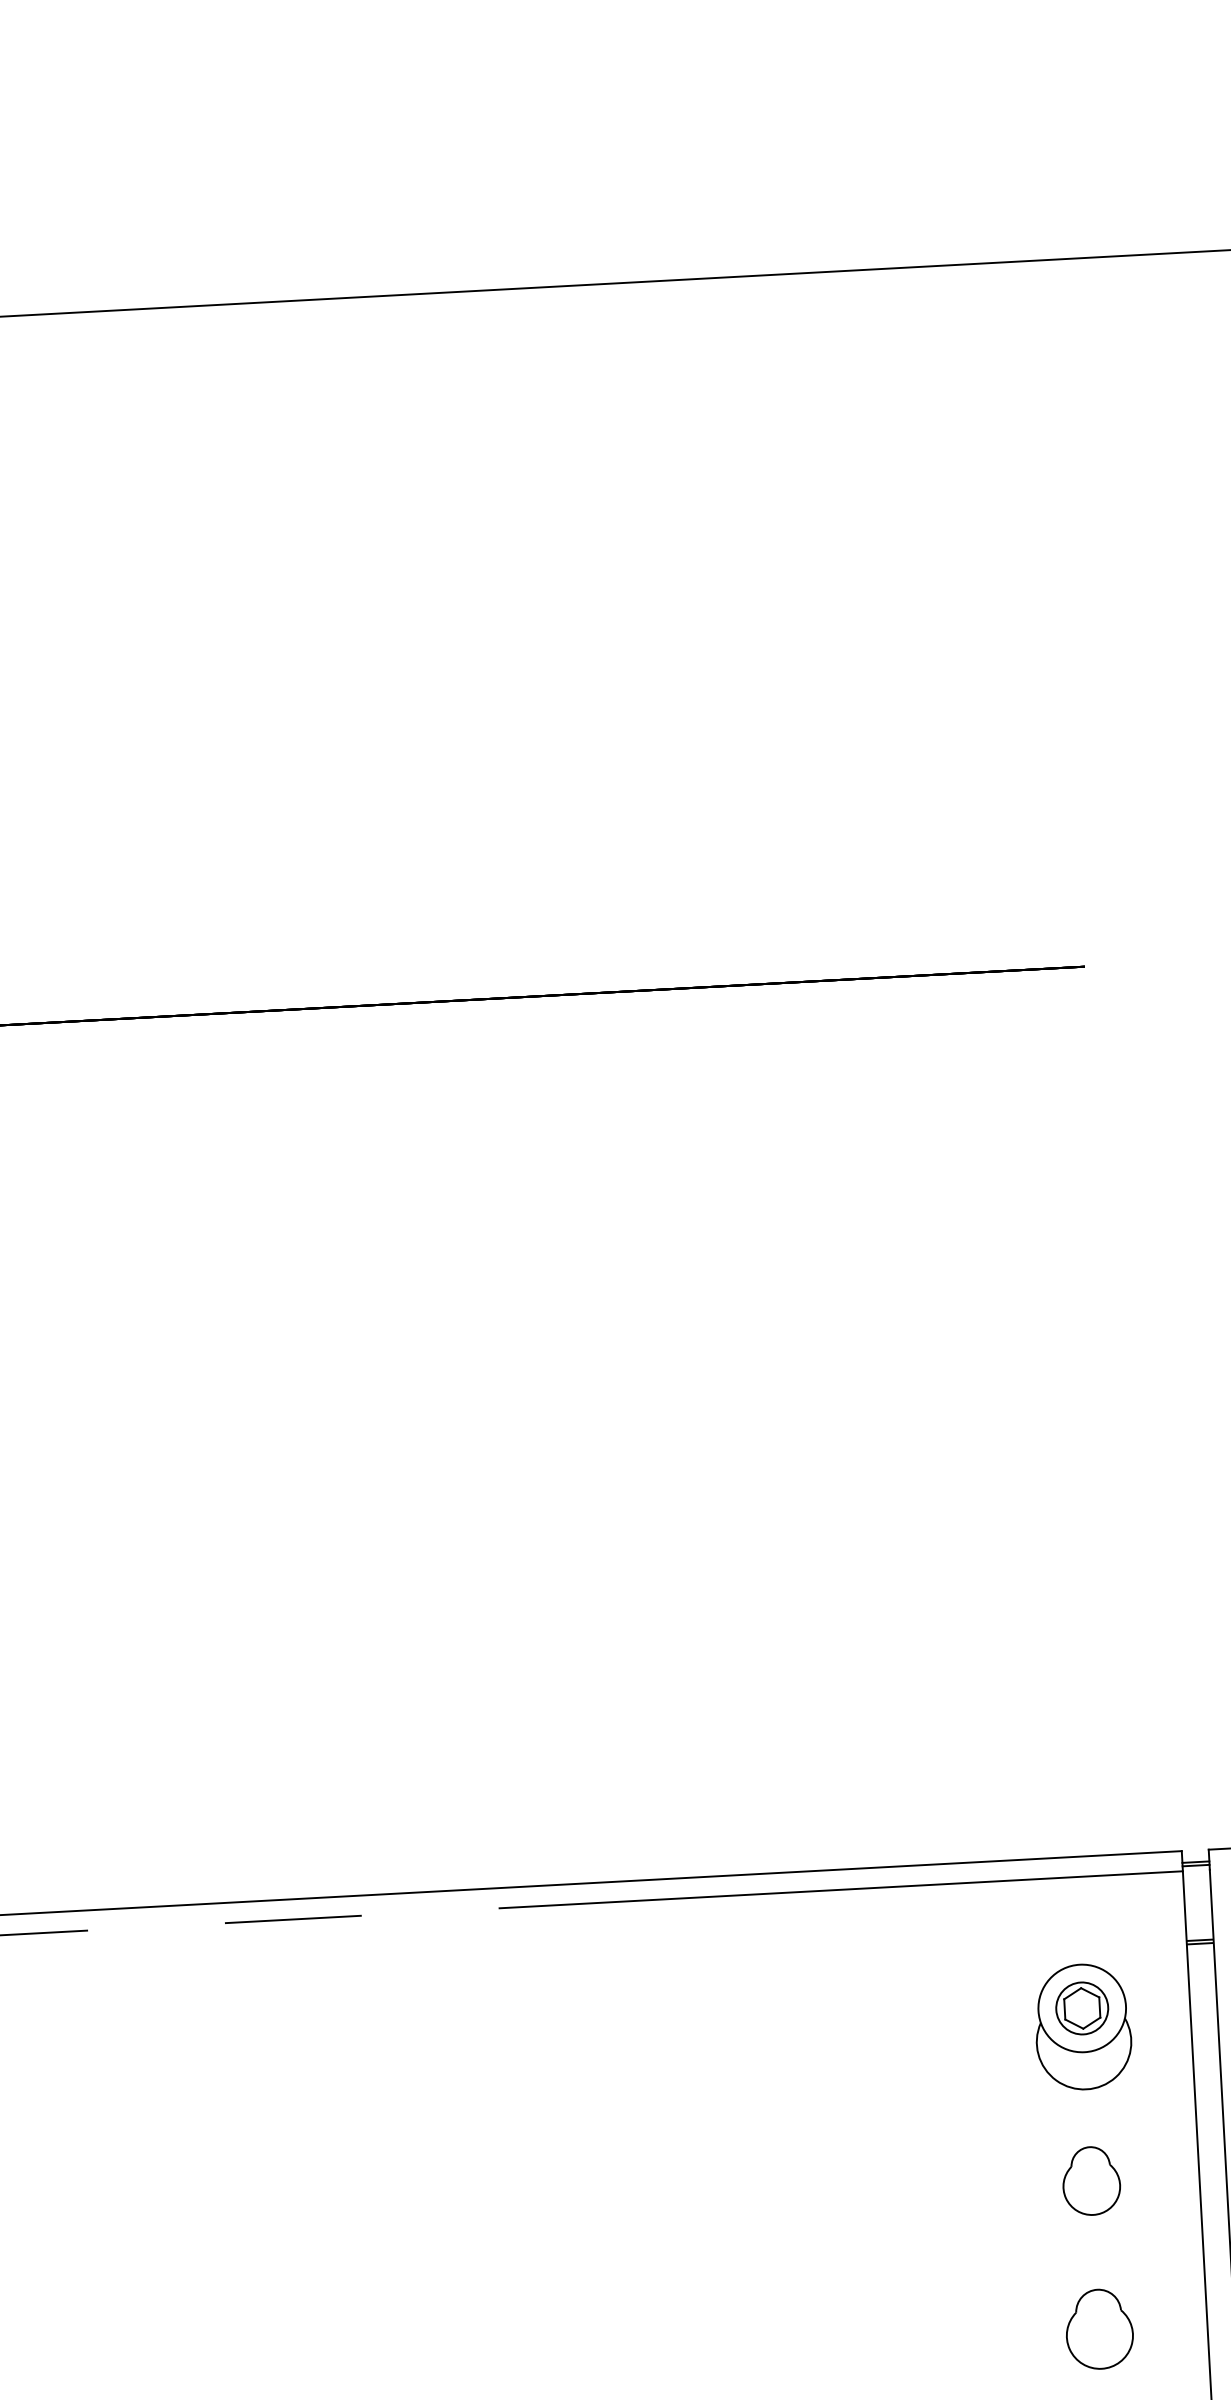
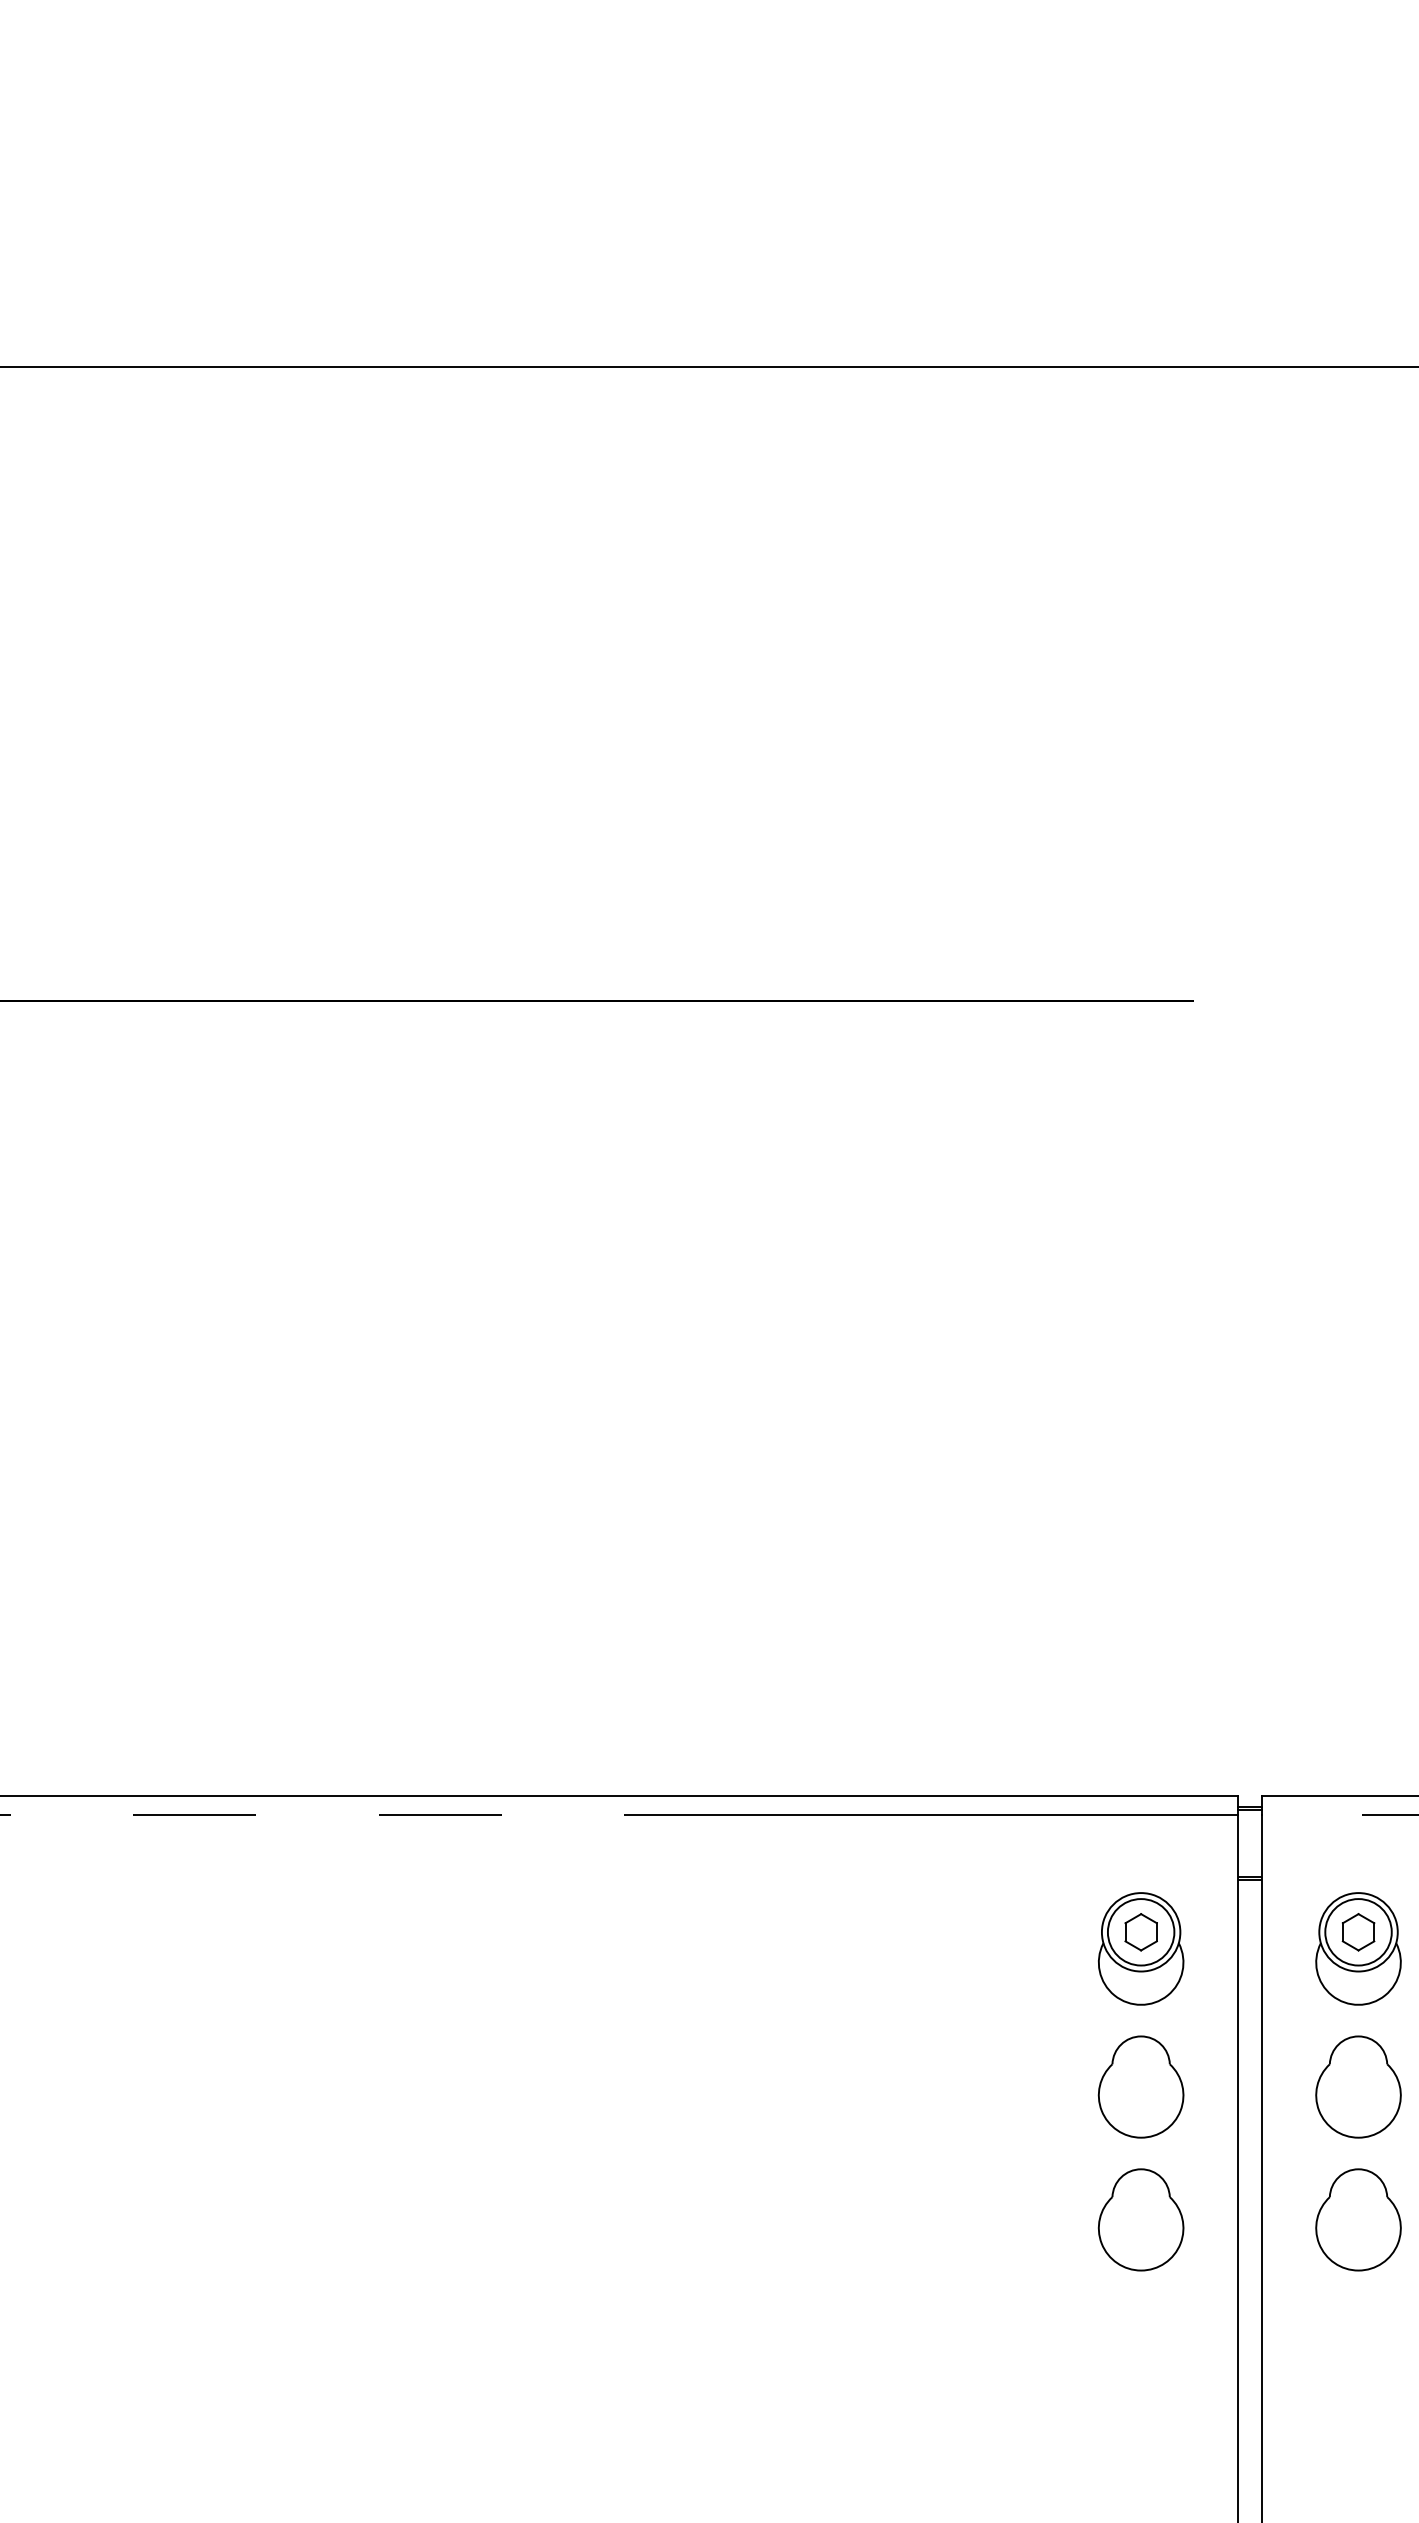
circle: (1081, 2008) -> (1140, 1932), size x1.43
part: (1090, 2180) -> (1140, 2086), size x1.67
part: (1098, 2328) -> (1140, 2219), size x1.43

